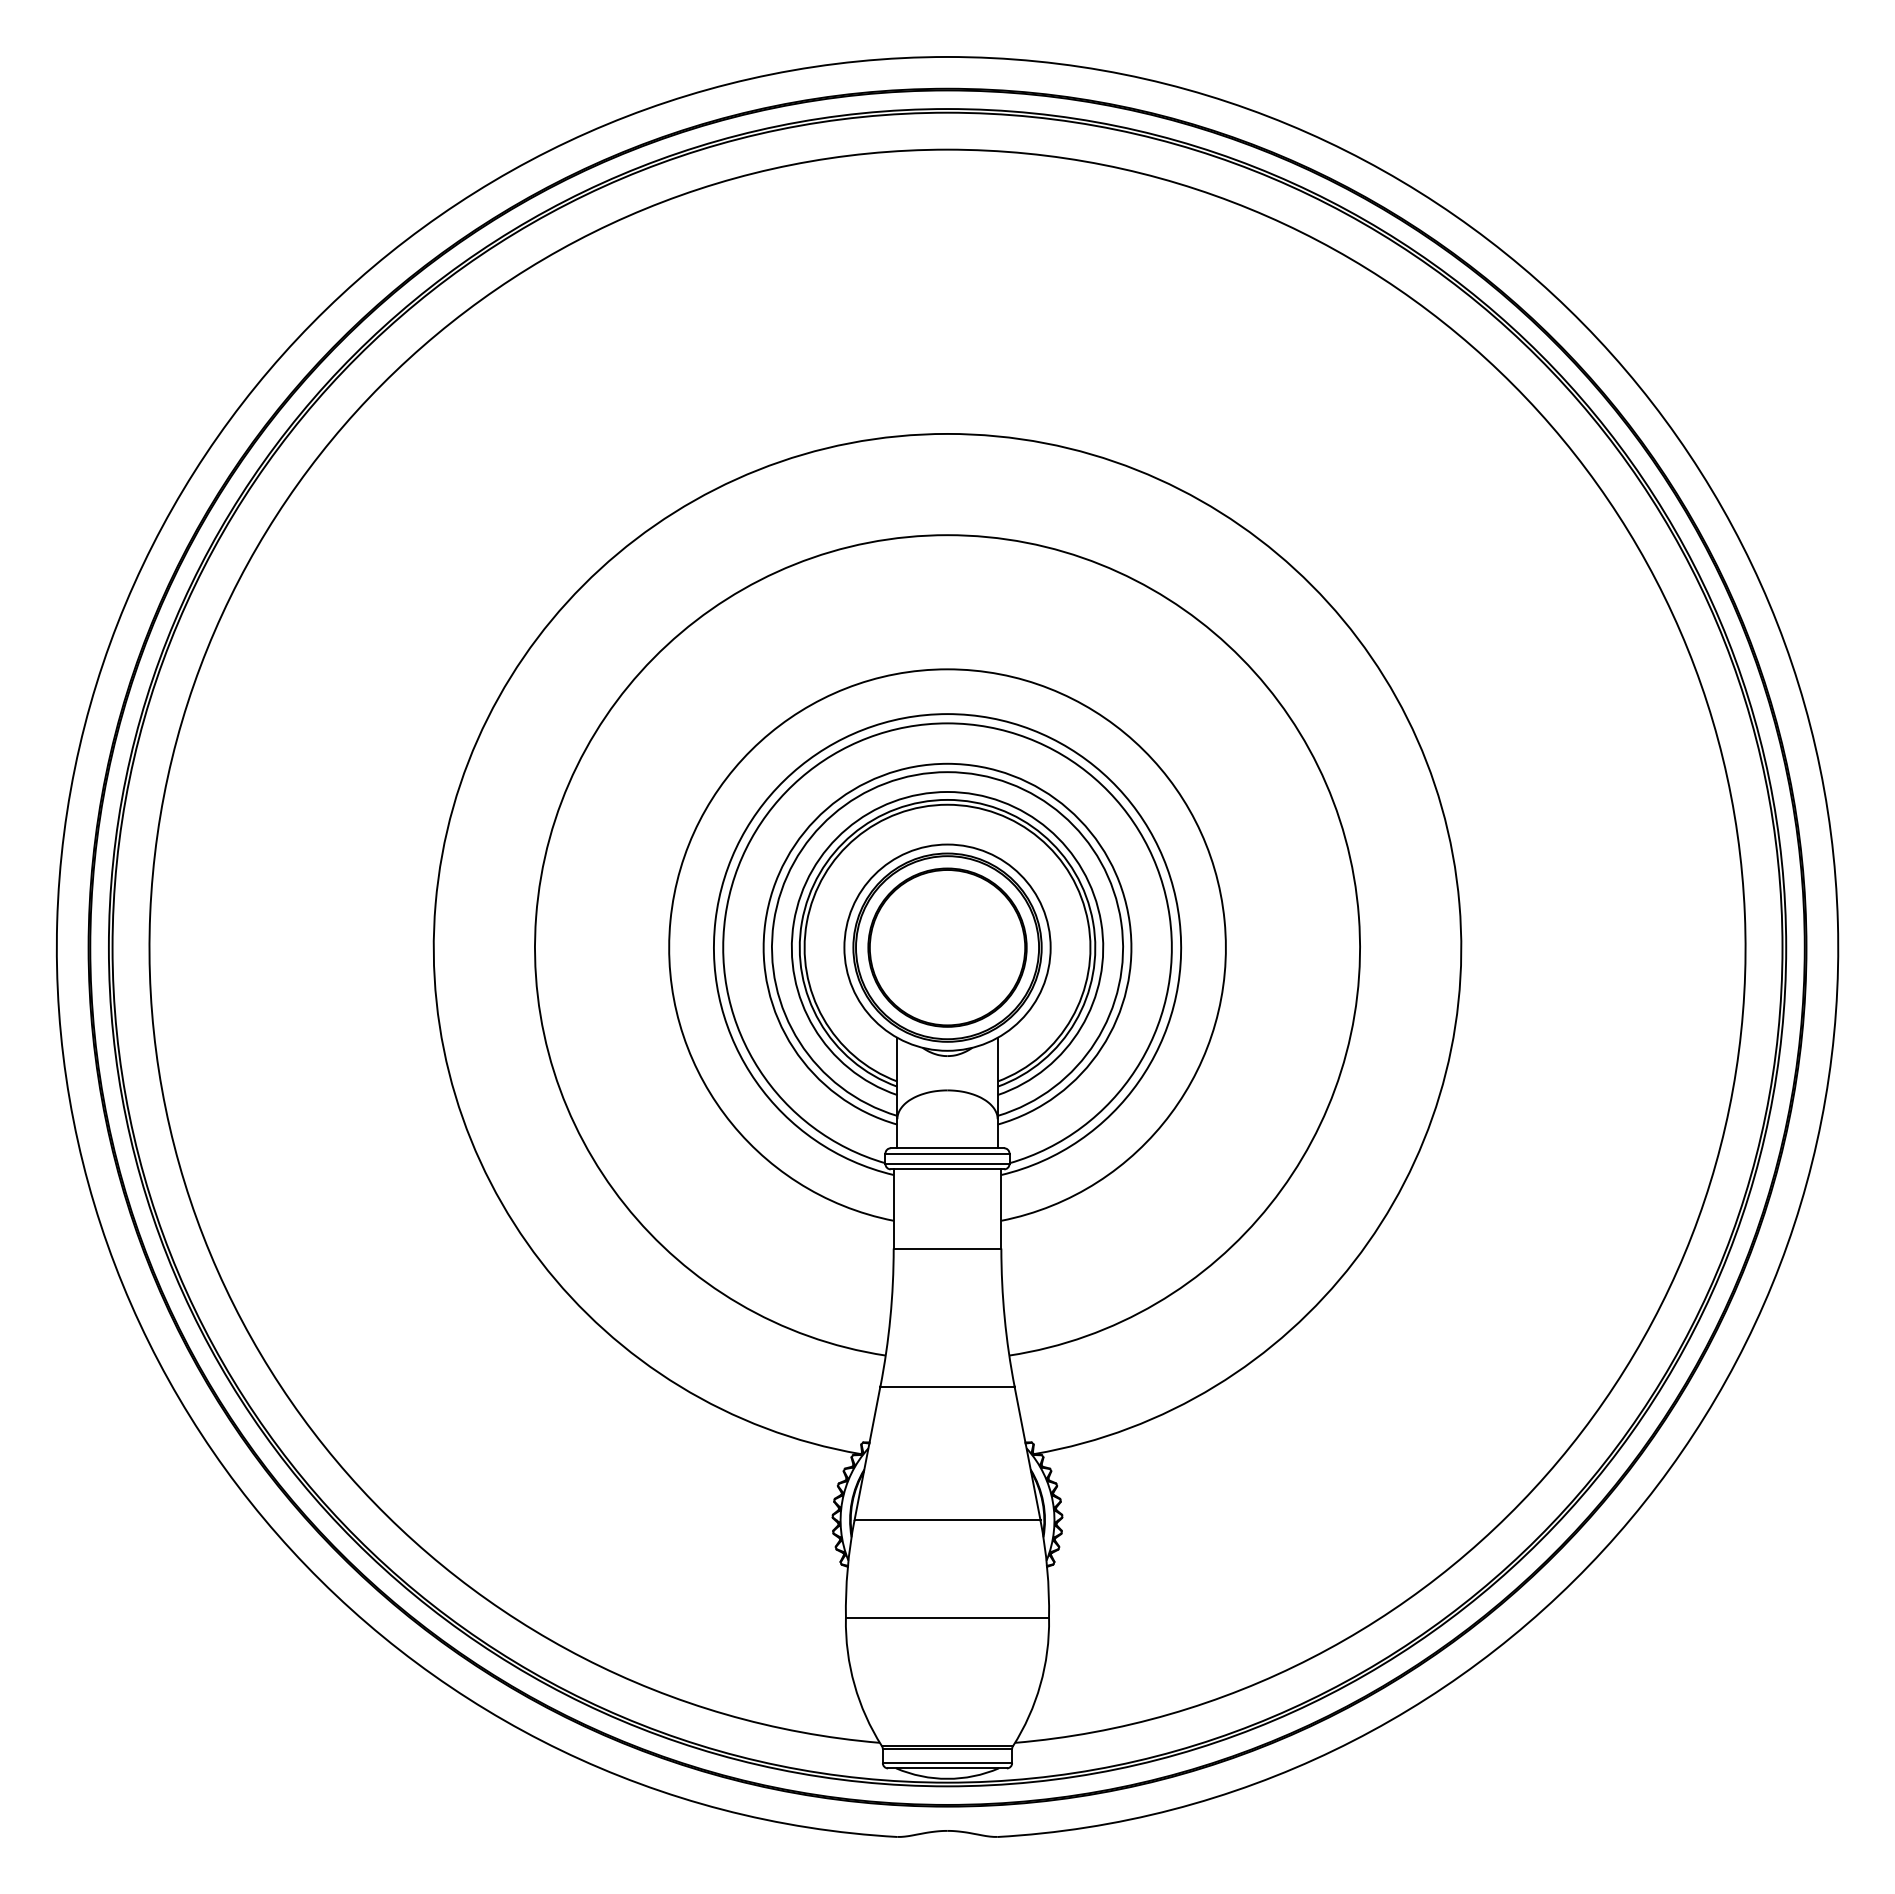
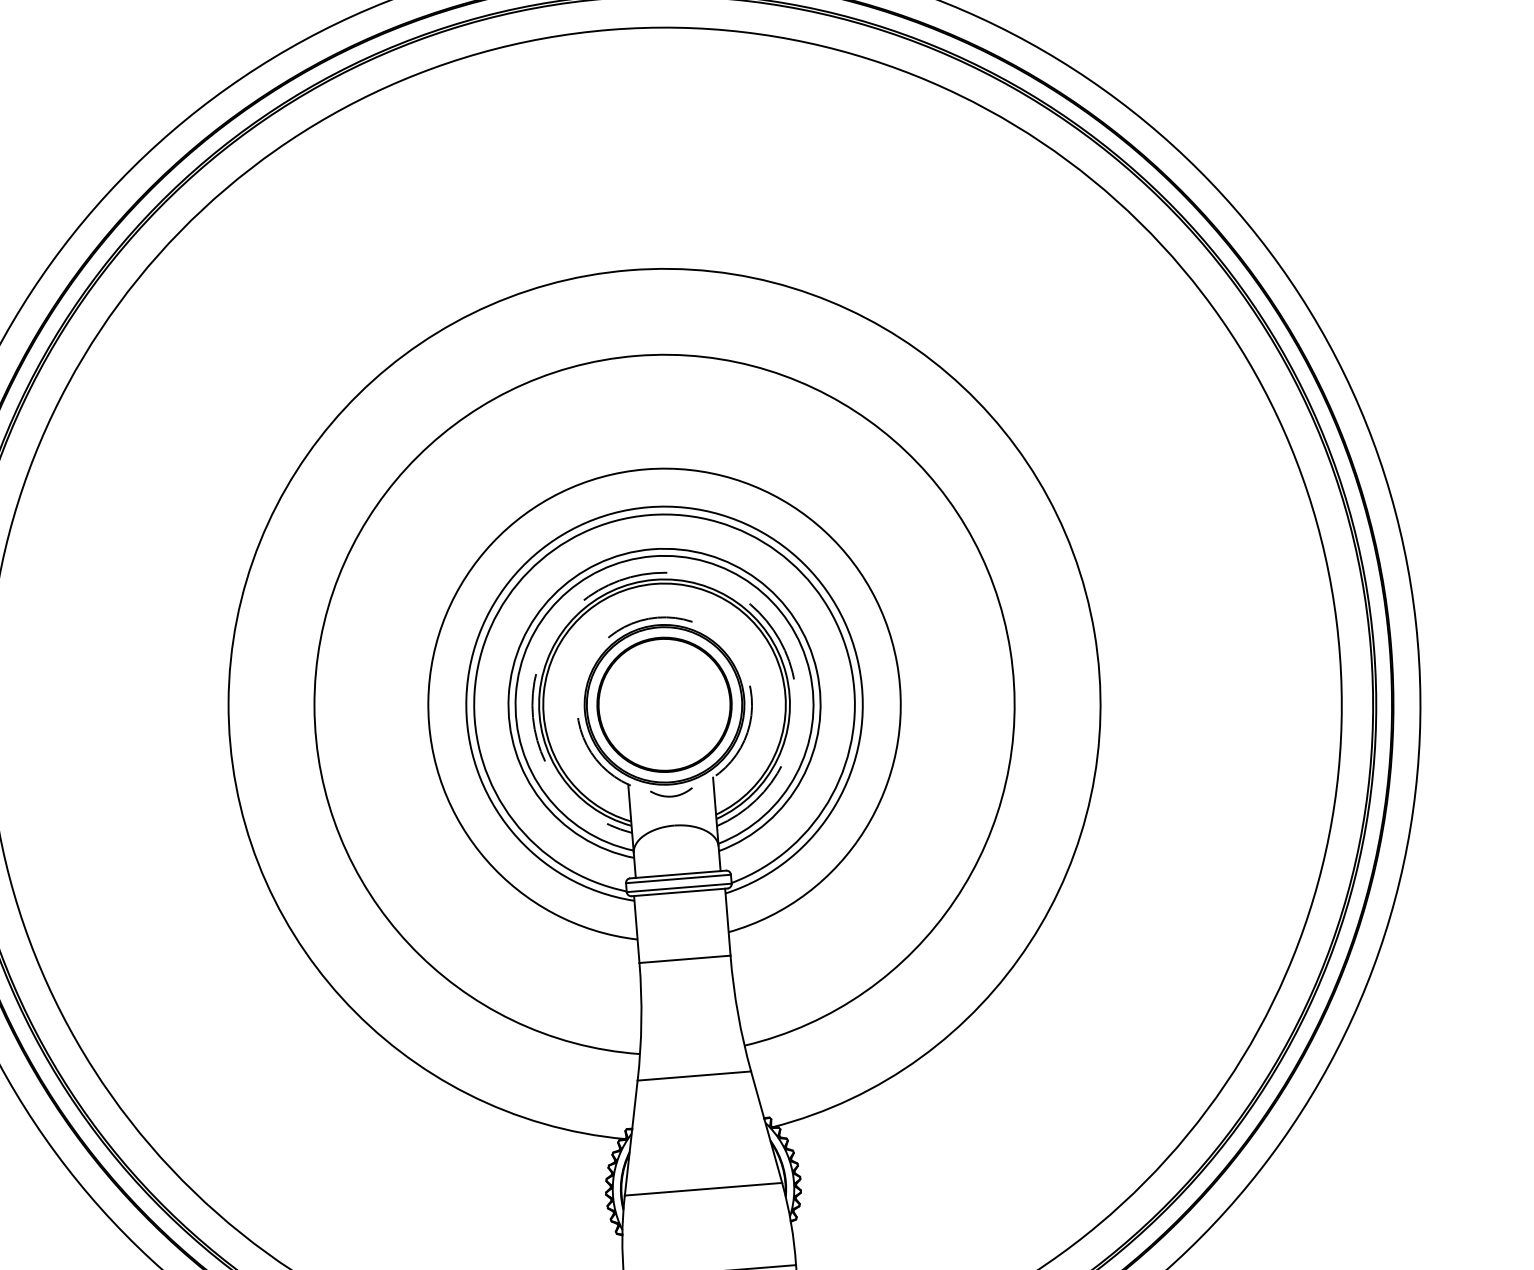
arc: (947, 792) -> (653, 573), solid -> dashed
circle: (947, 947) -> (664, 704), solid -> dashed

